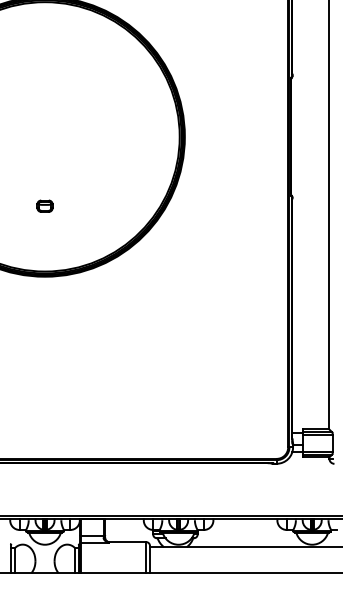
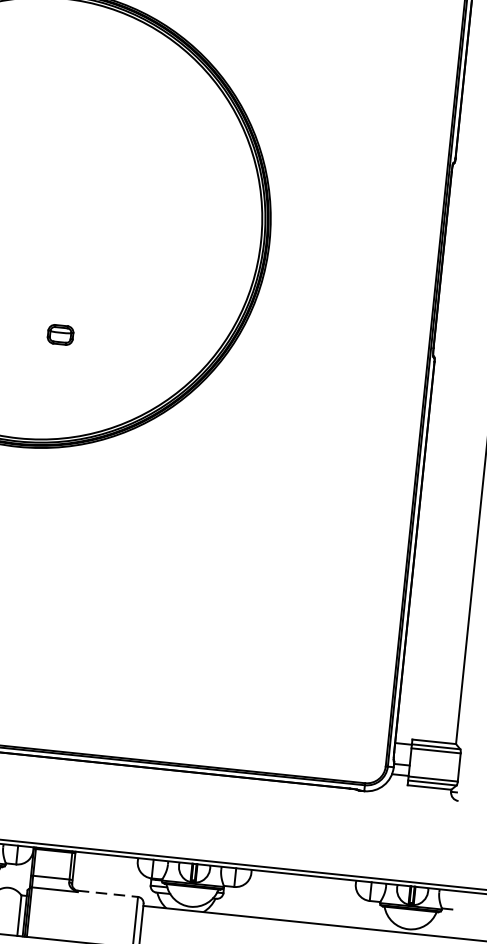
part: (44, 205) -> (59, 333), moved
line: (128, 542) -> (109, 894), solid -> dashed

